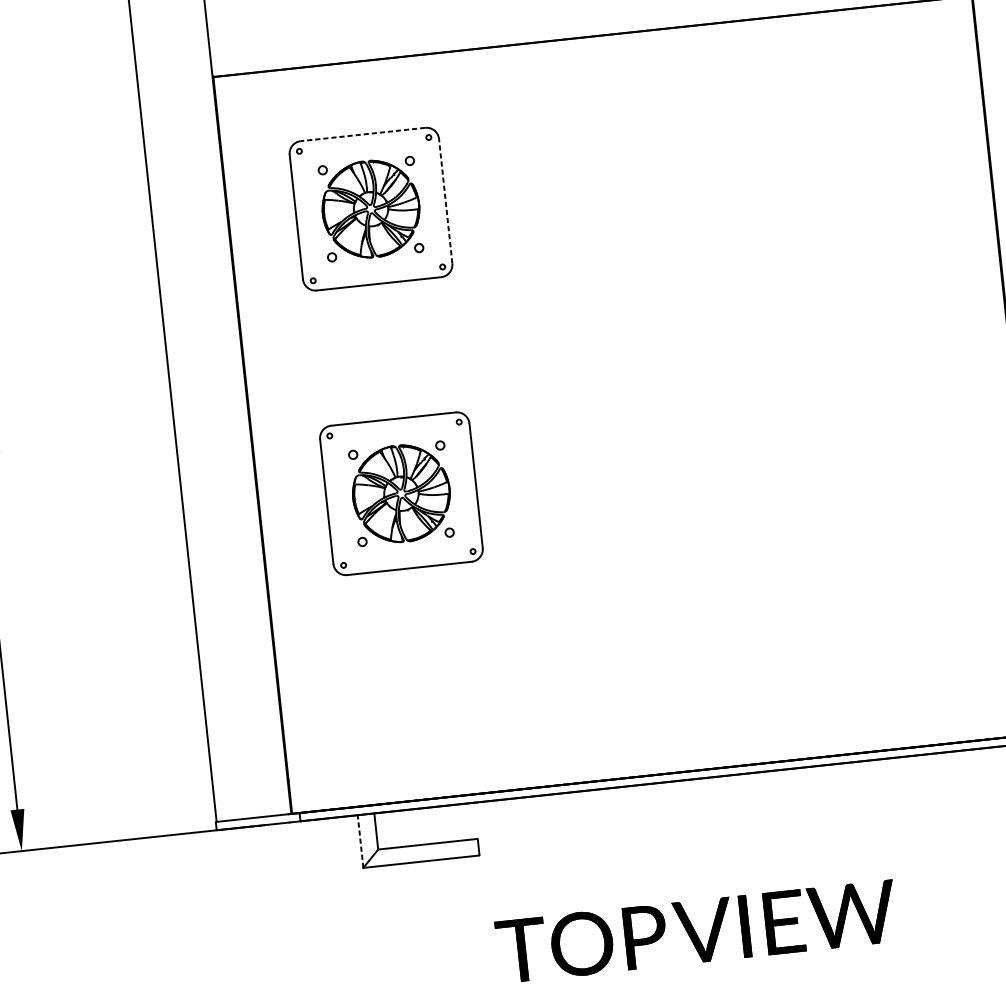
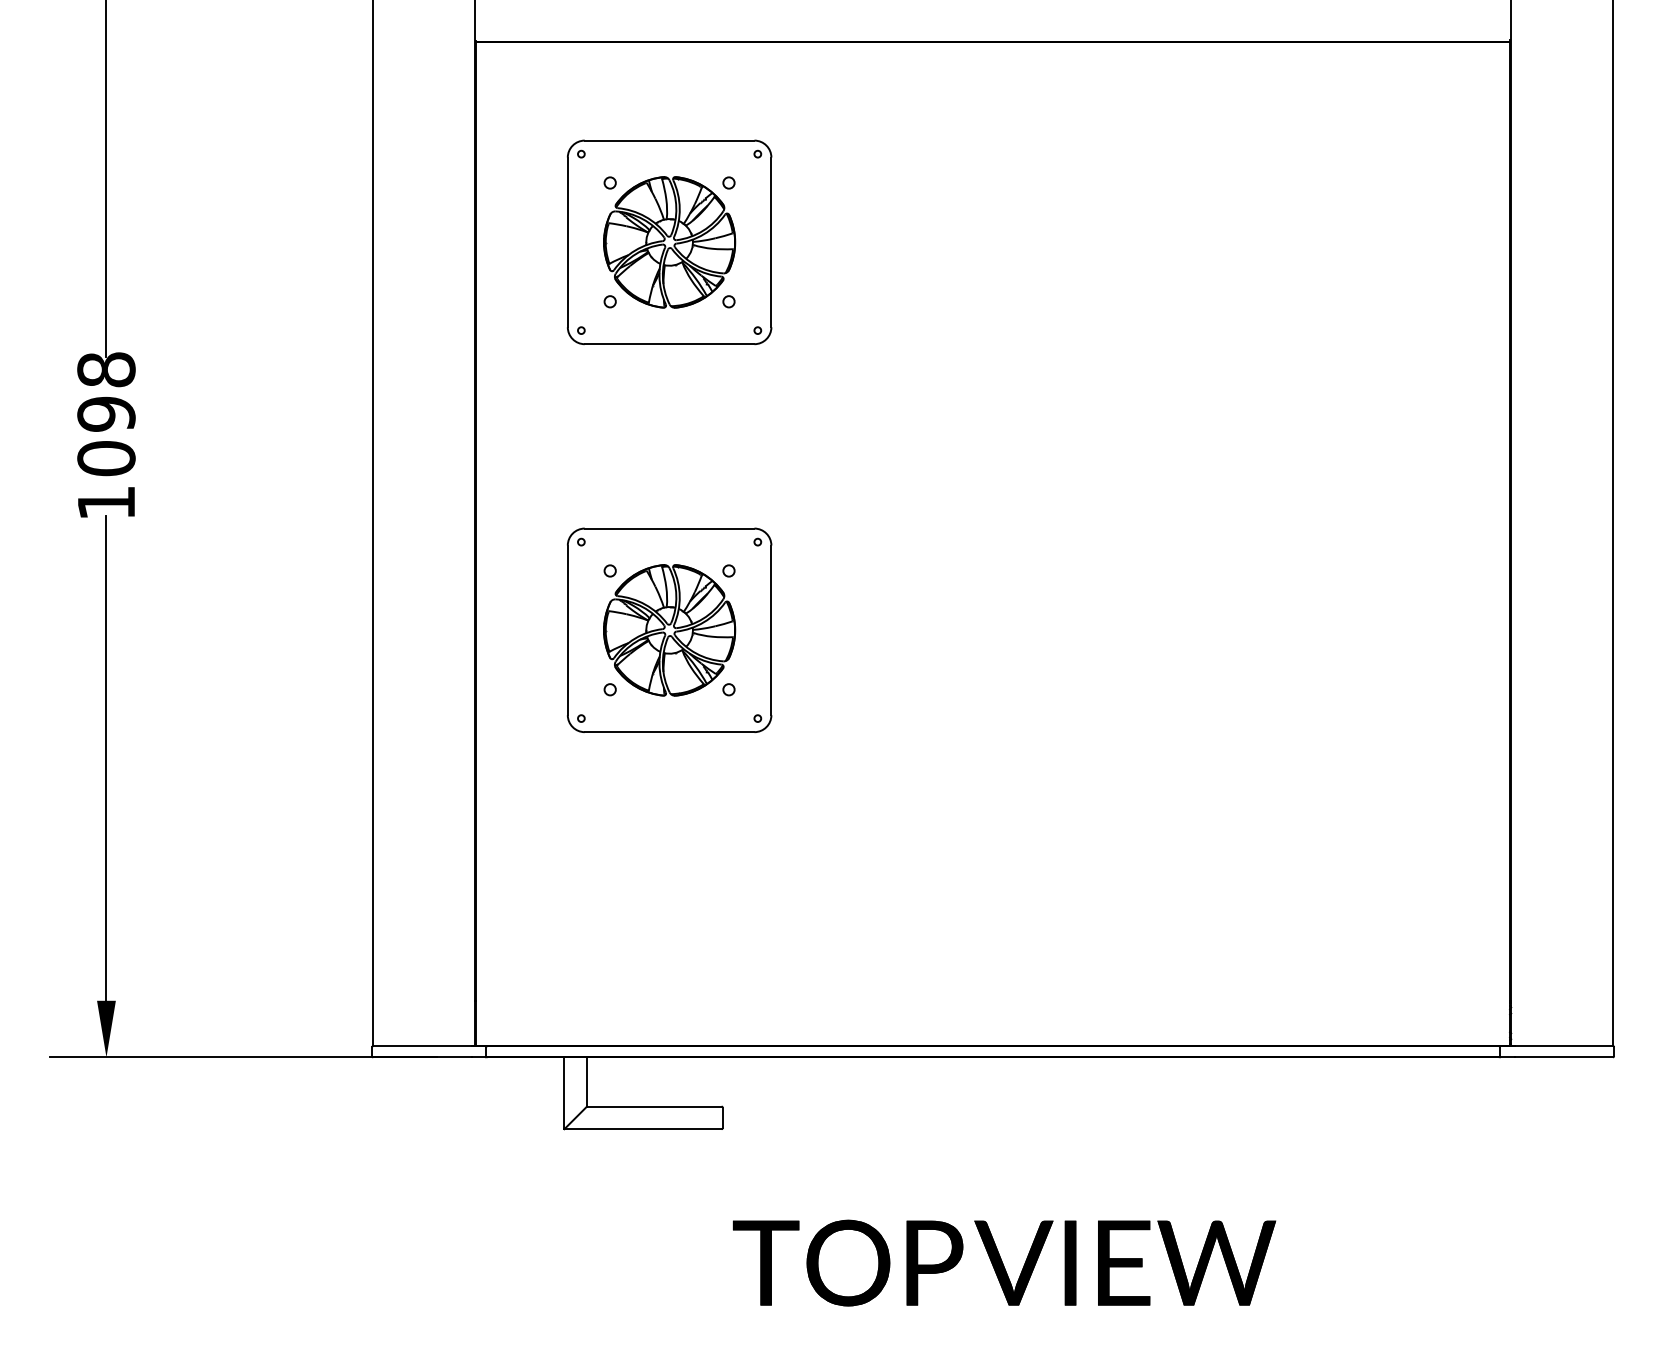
line: (362, 134) -> (669, 140), dashed -> solid
line: (445, 201) -> (771, 242), dashed -> solid
line: (360, 841) -> (564, 1093), dashed -> solid

